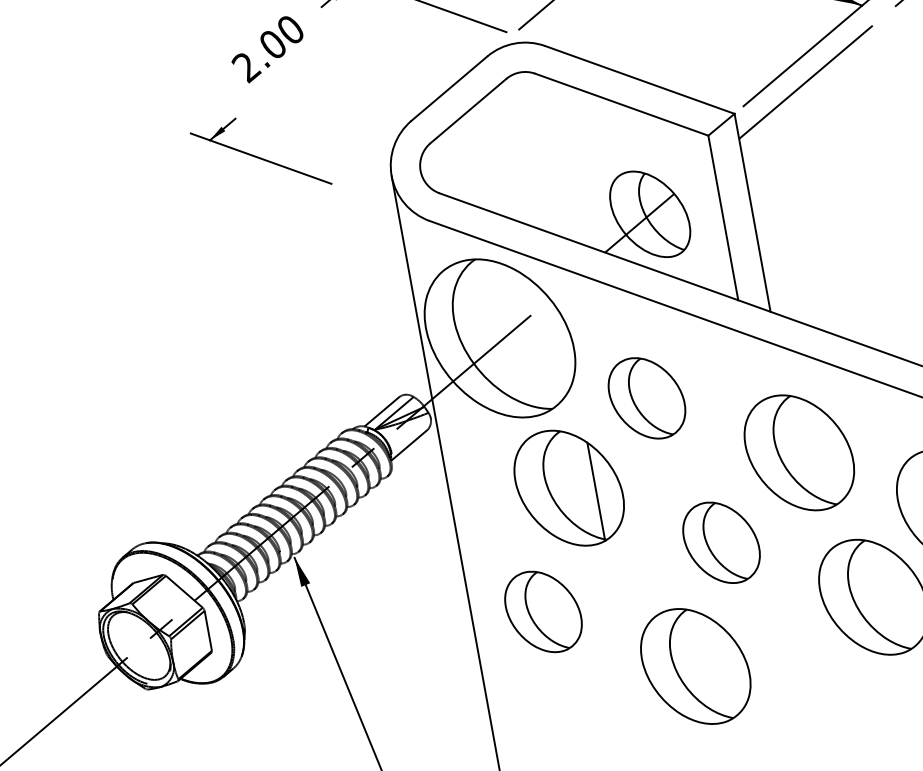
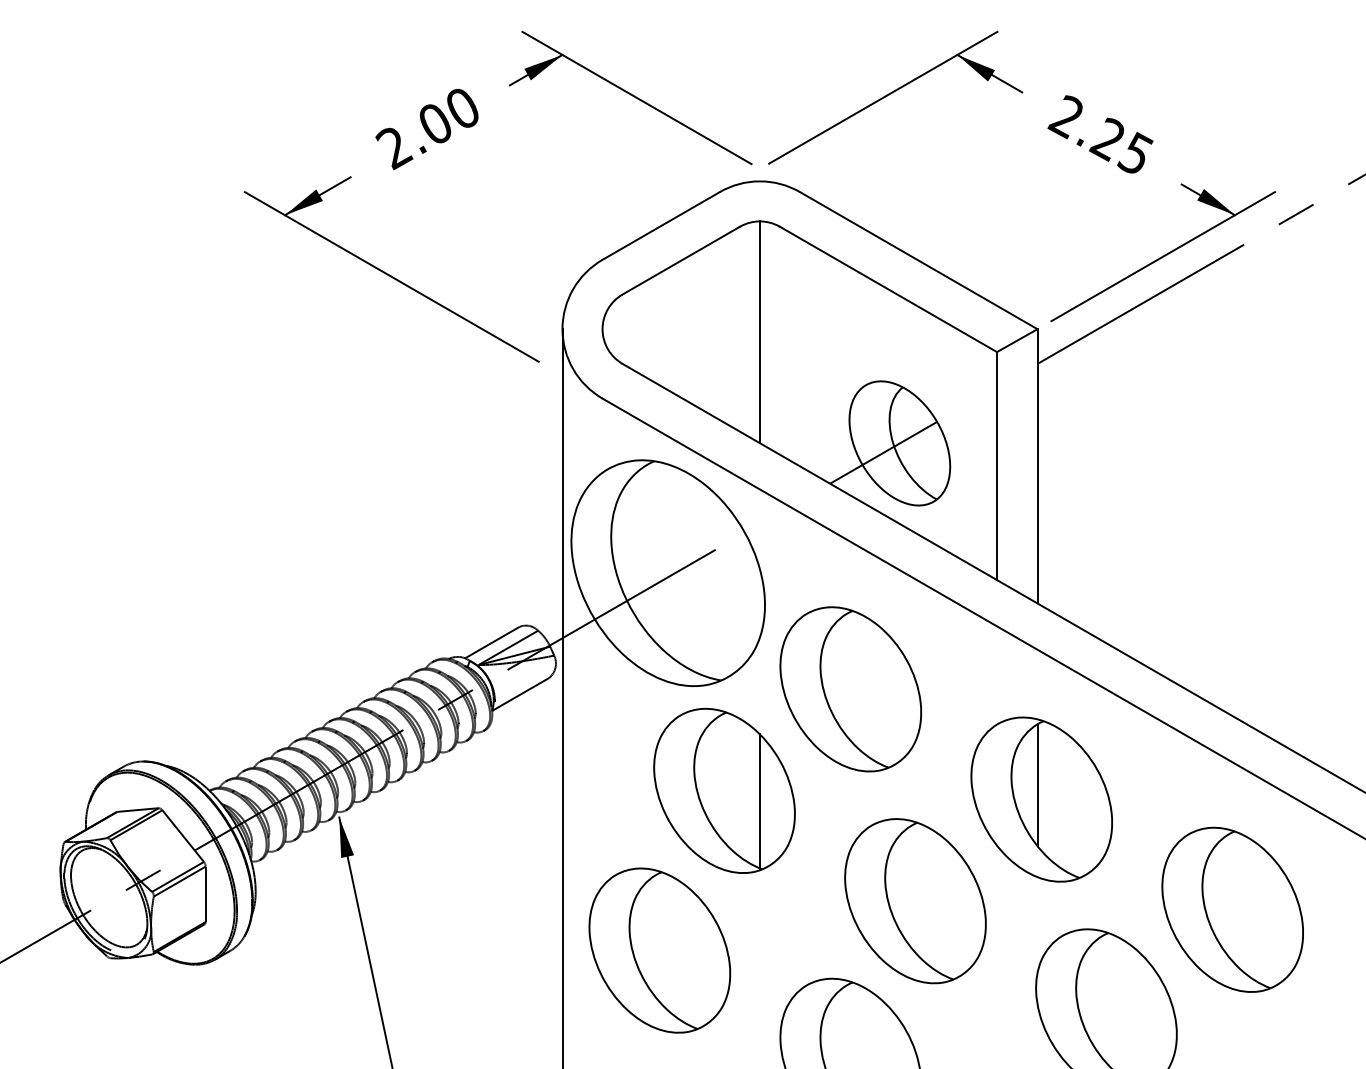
line: (534, 152) -> (759, 332), added
part: (260, 155) -> (391, 269), size x1.67
part: (646, 398) -> (850, 689), size x1.43
line: (794, 443) -> (1037, 785), added
part: (721, 542) -> (915, 901), size x1.43
part: (543, 611) -> (659, 950), size x1.43

